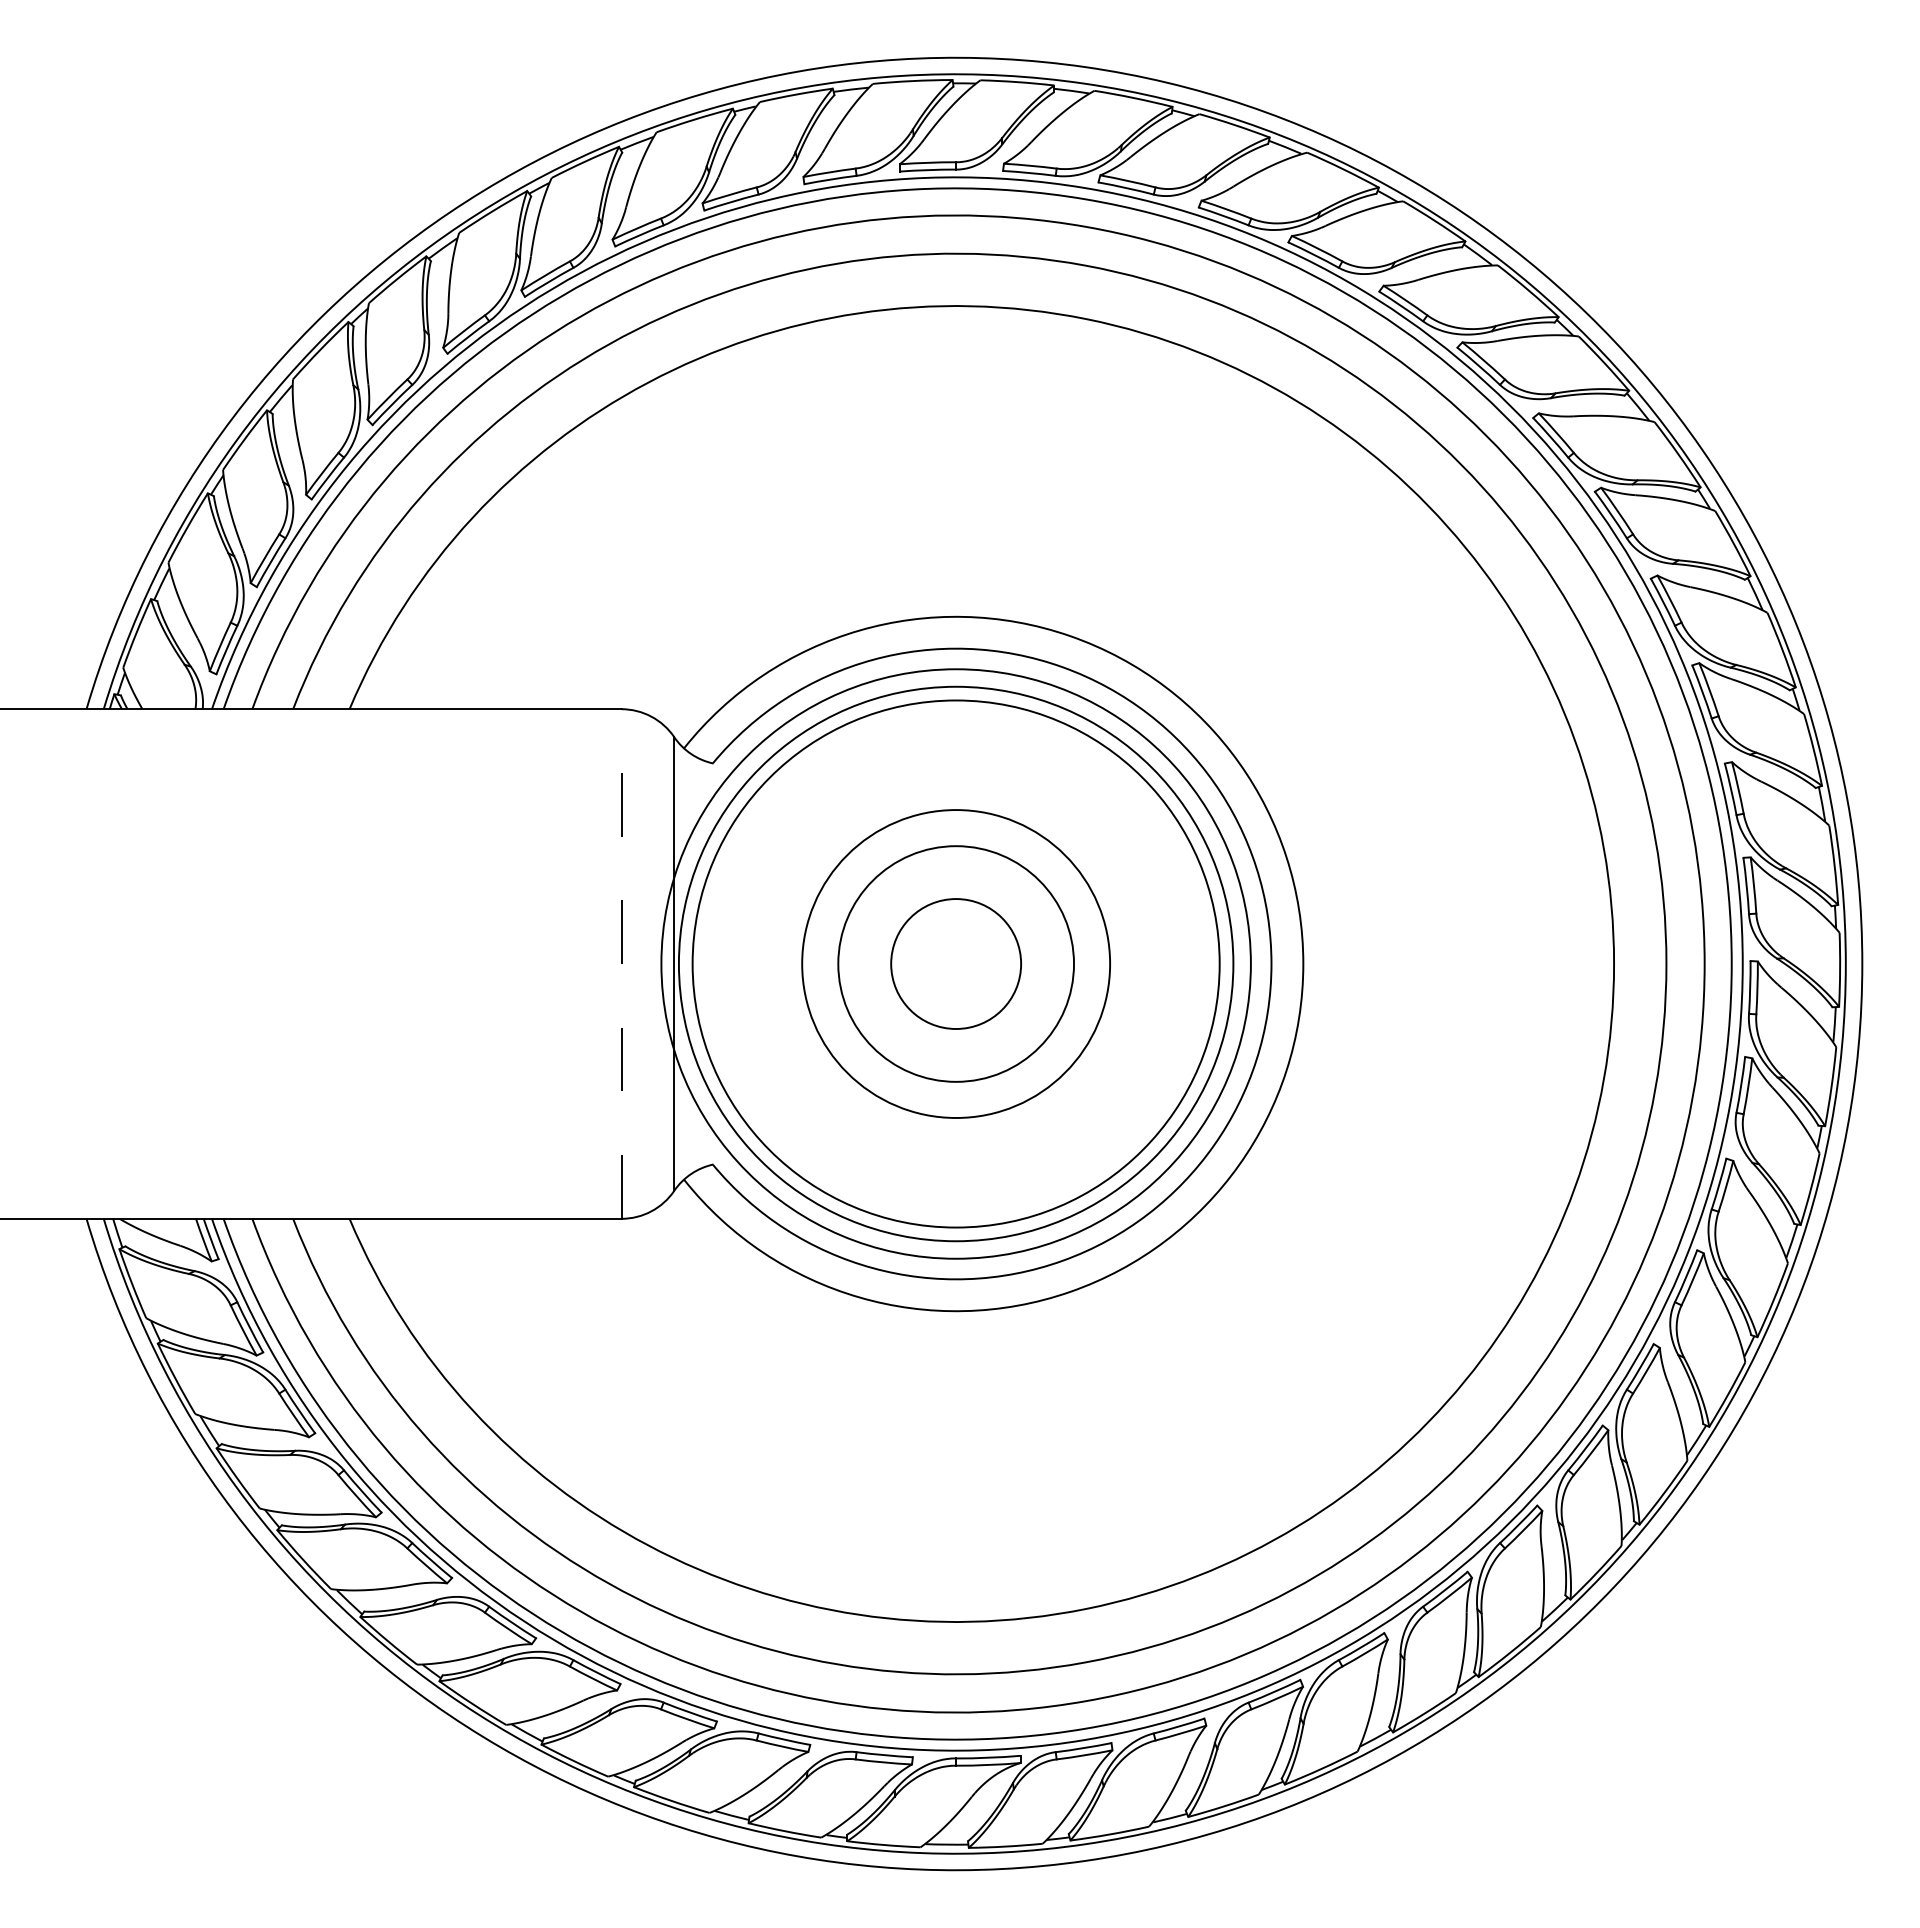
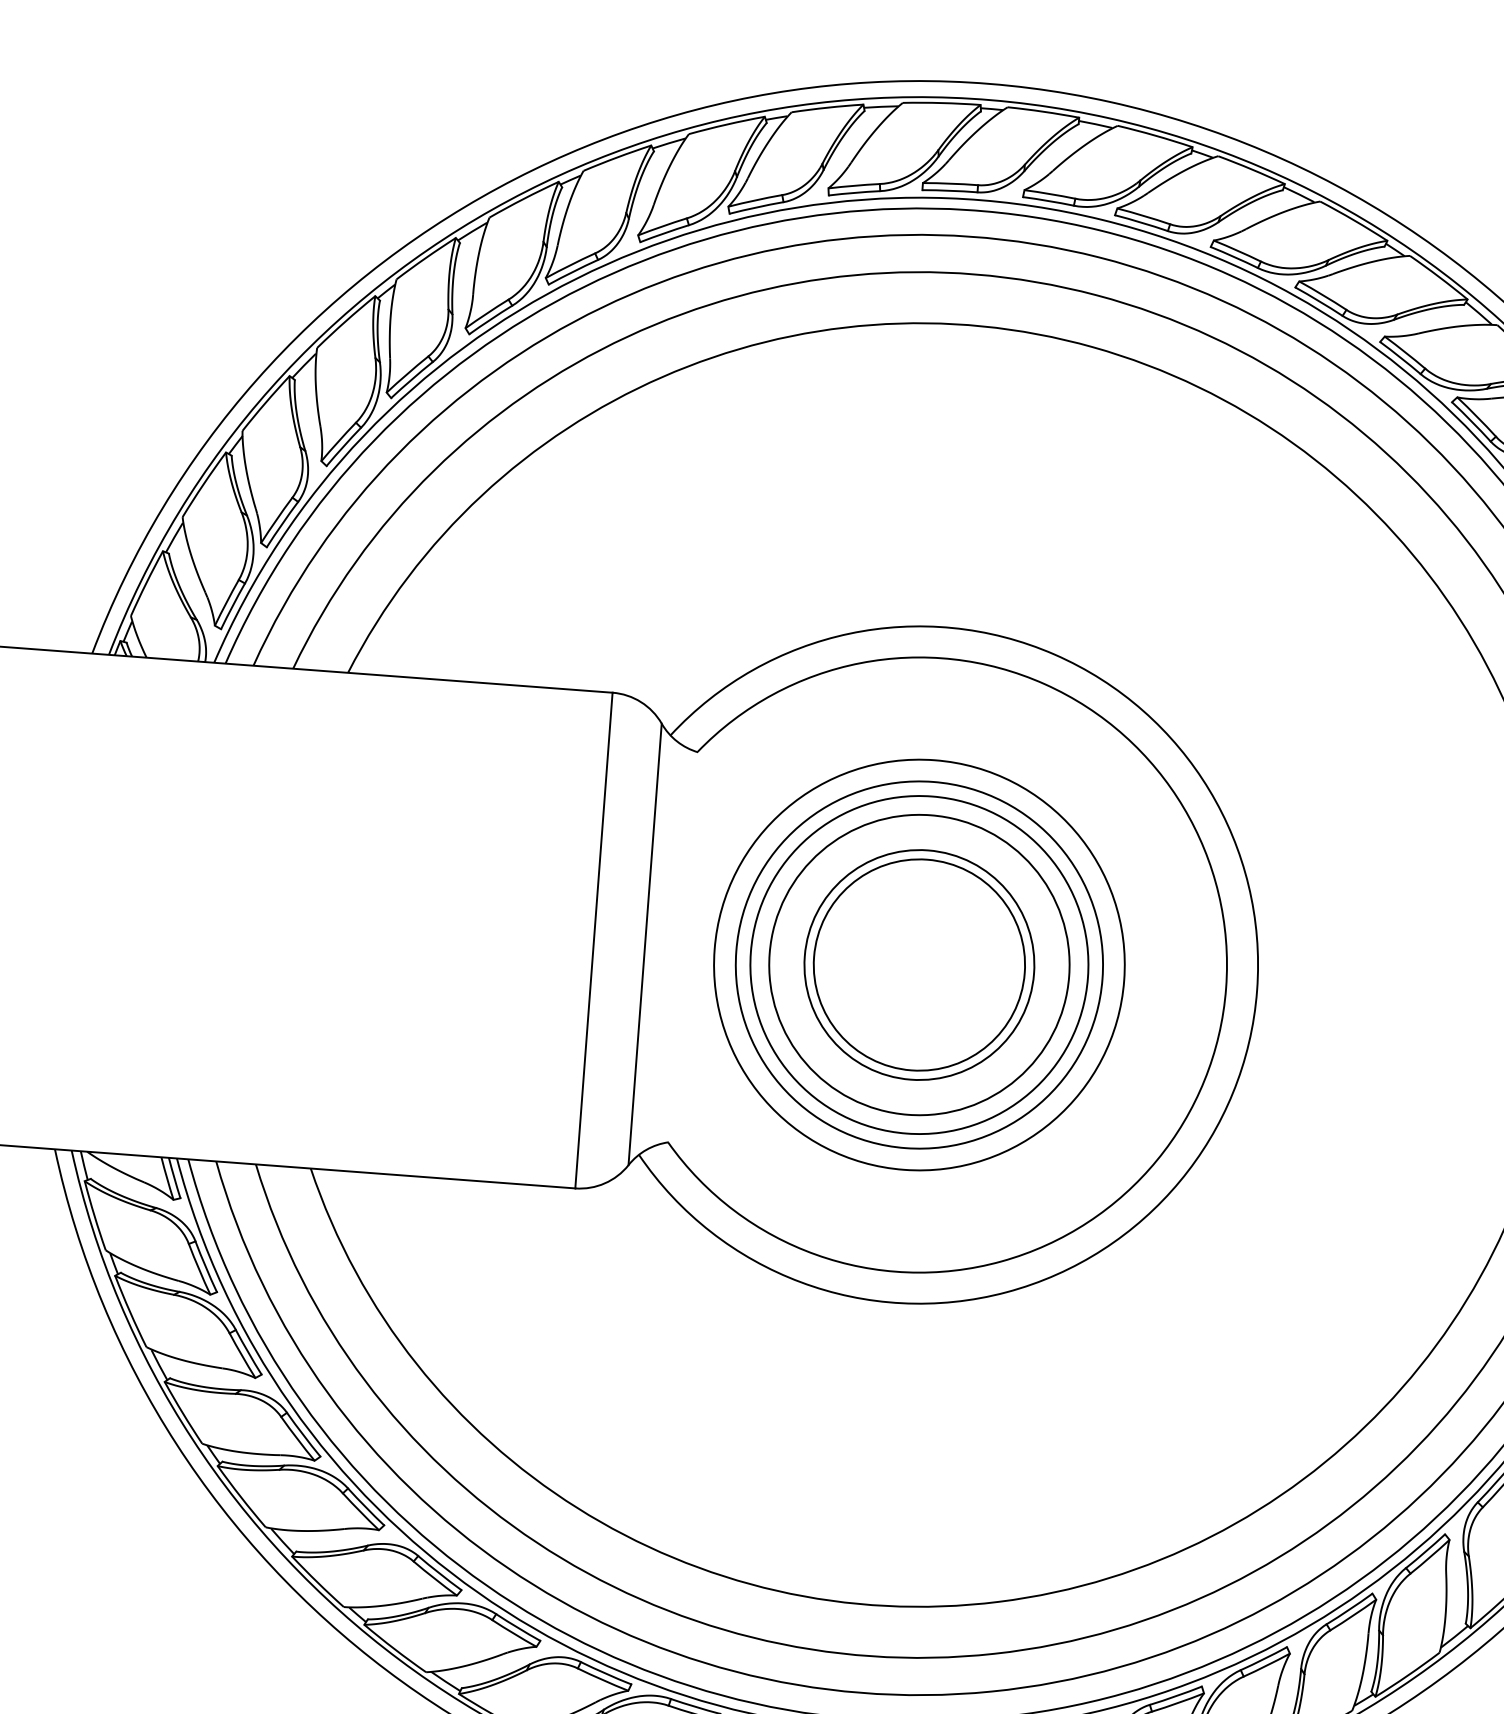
circle: (955, 963) -> (918, 964), size x0.62
circle: (955, 963) -> (918, 964), size x0.71
circle: (955, 963) -> (918, 964), size x0.71
circle: (955, 963) -> (918, 964), size x1.67
line: (621, 964) -> (593, 941), dashed -> solid

